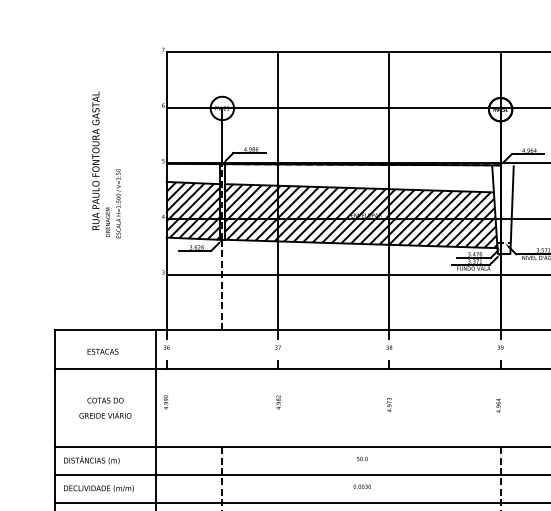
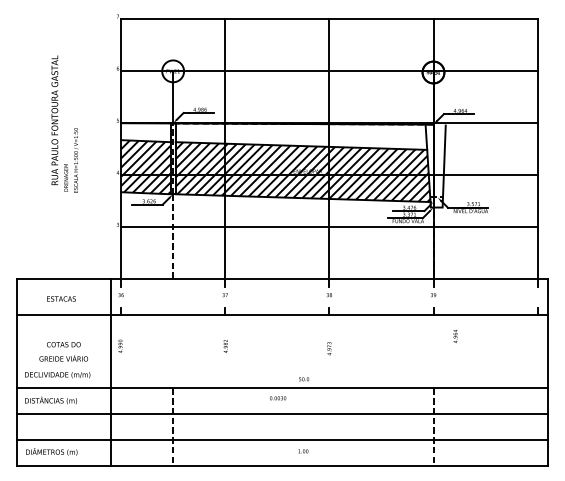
text: (498, 405) -> (455, 336), moved
text: (362, 459) -> (304, 379), moved
text: (362, 486) -> (278, 398), moved
text: (98, 489) -> (57, 375), moved

